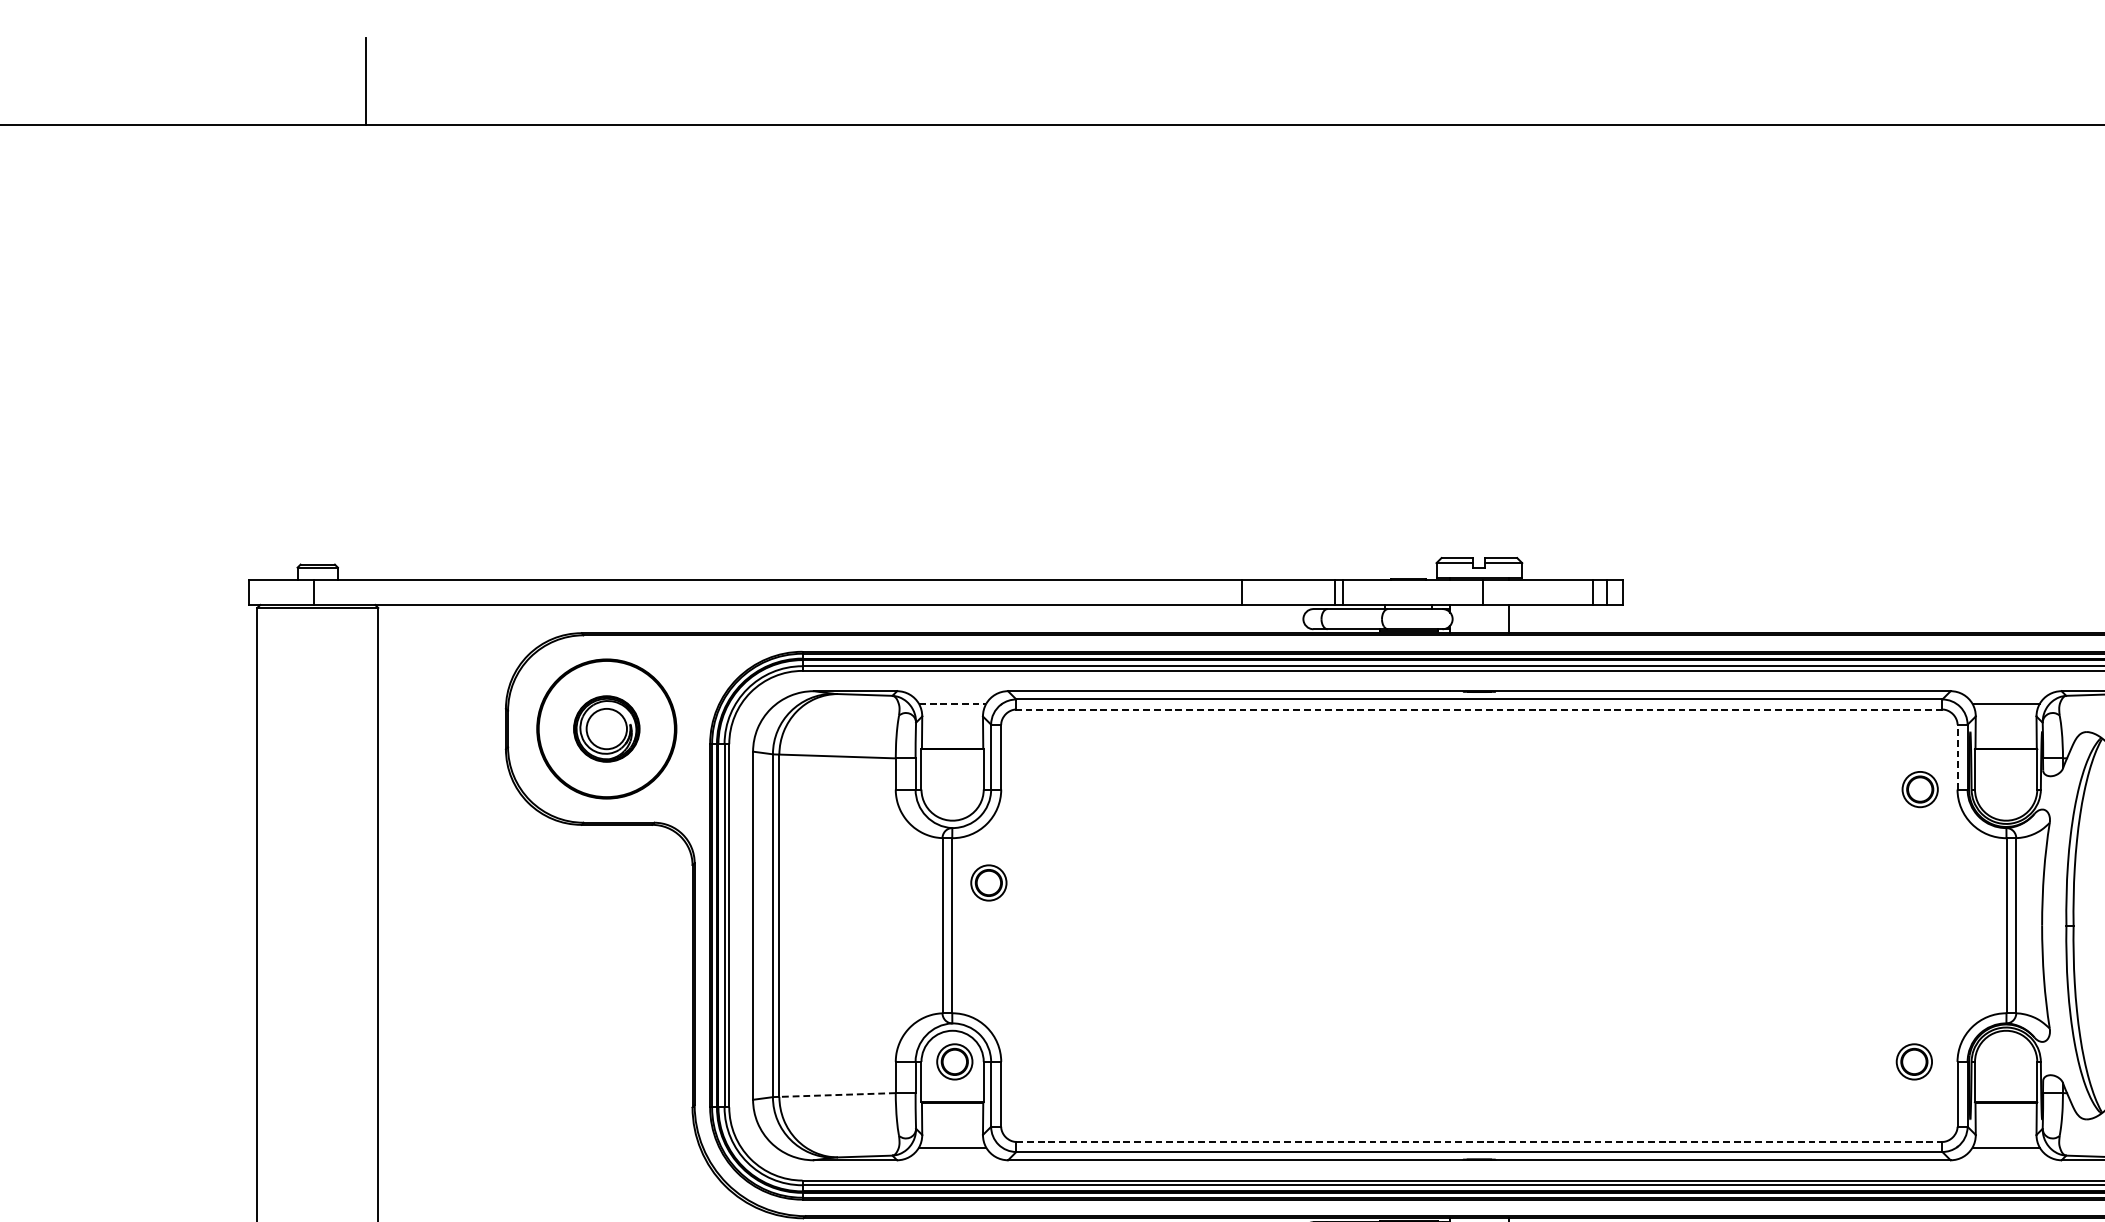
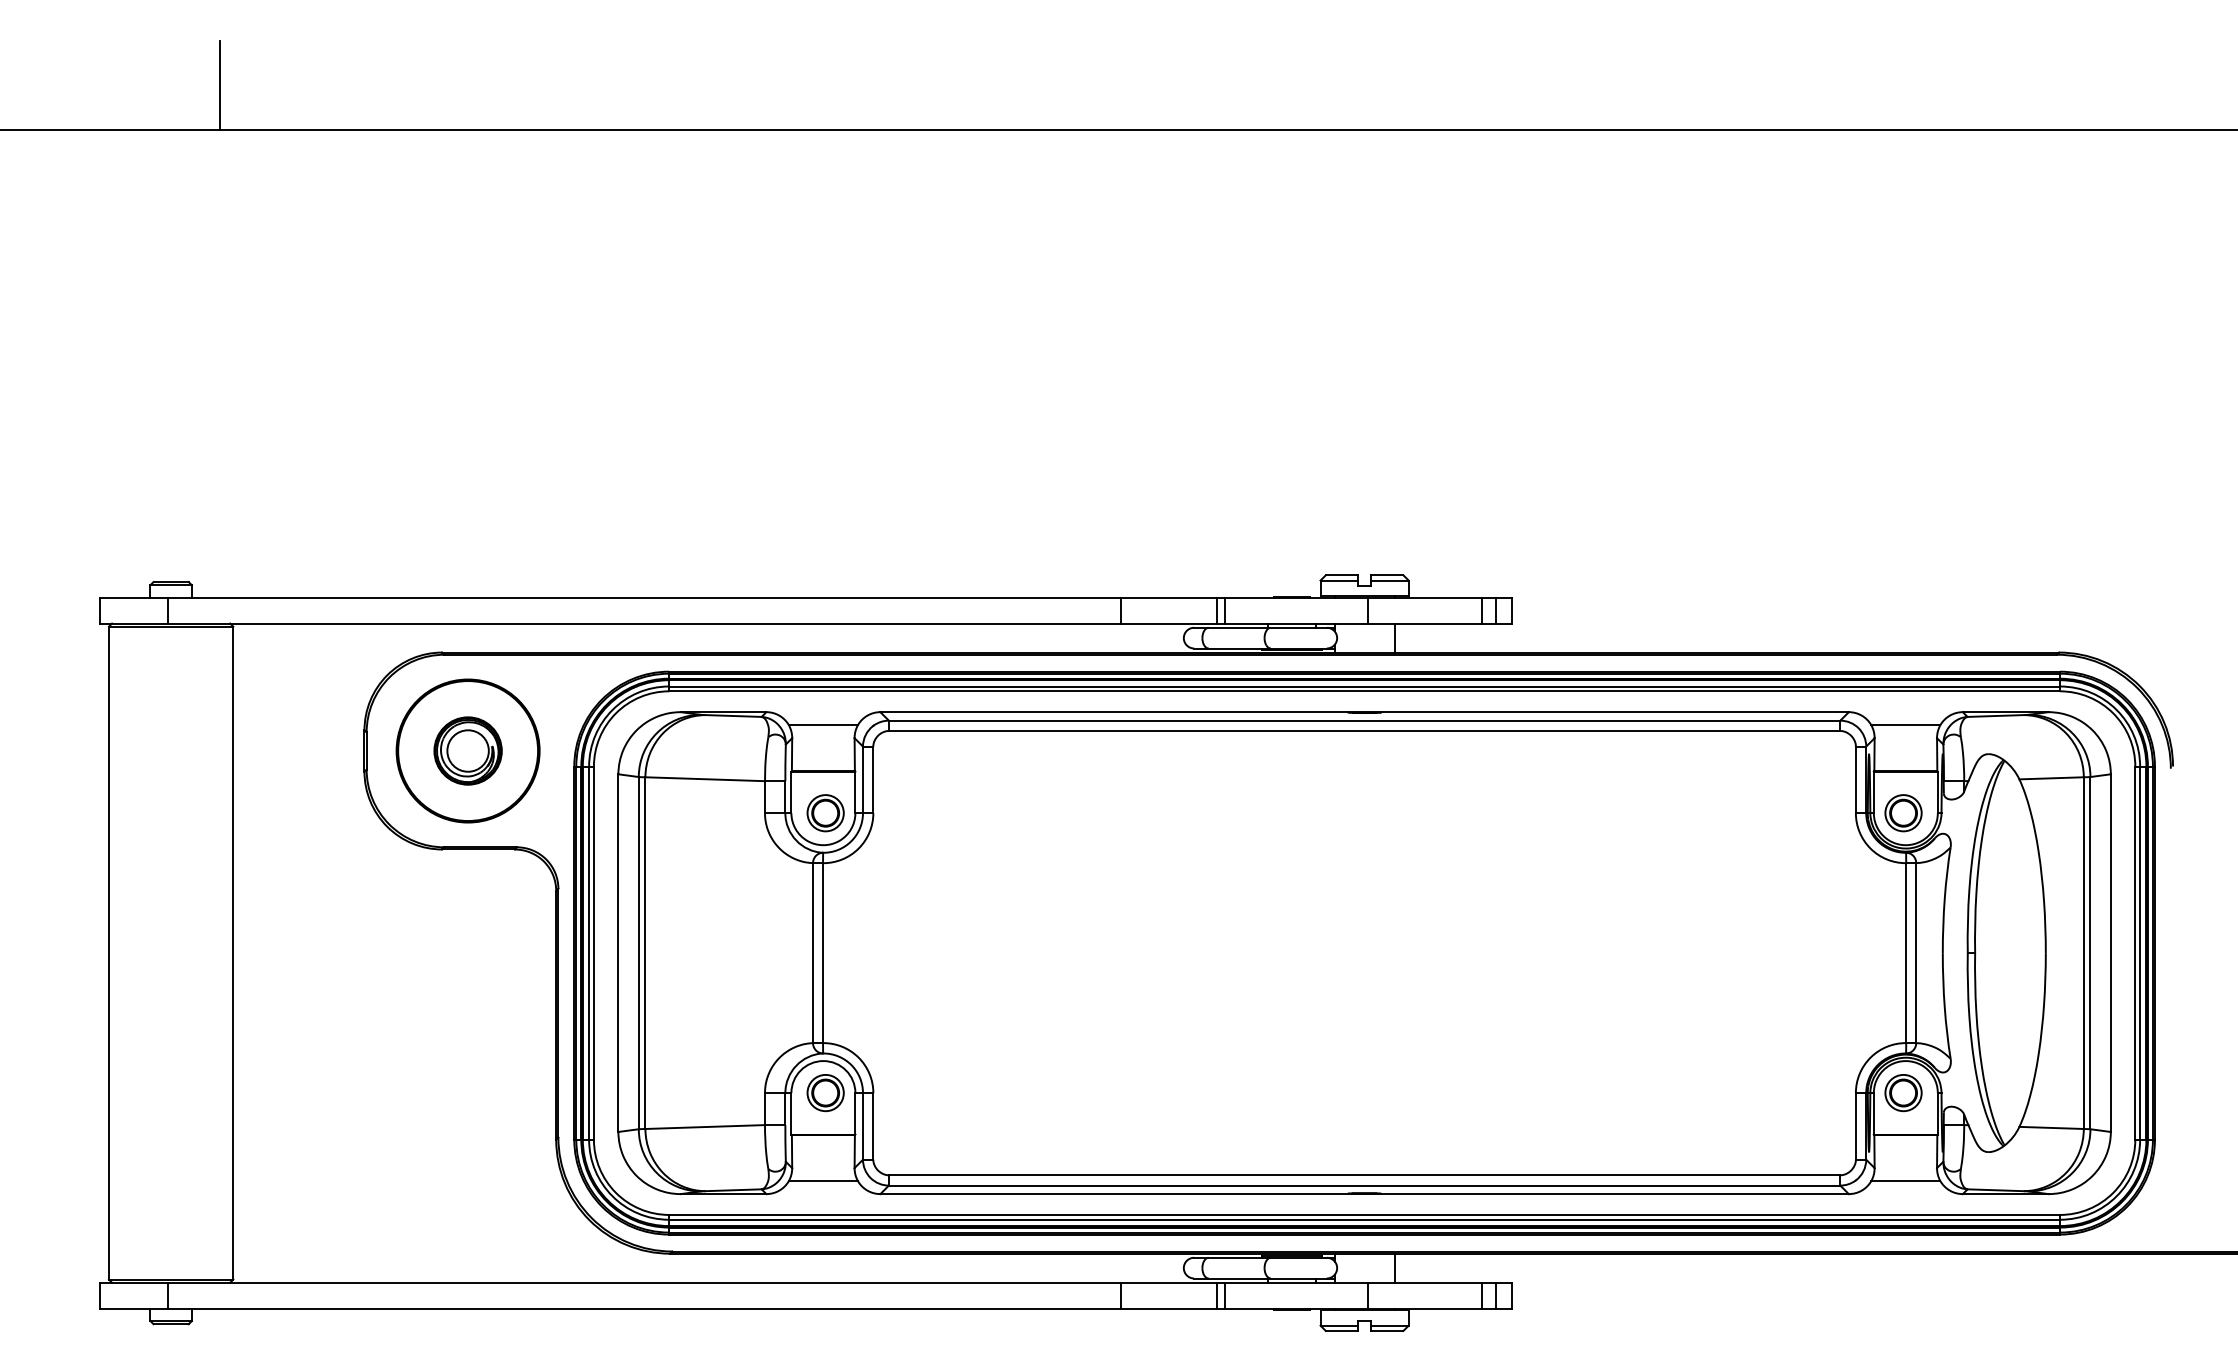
line: (952, 704) -> (823, 725), dashed -> solid
line: (1479, 710) -> (1364, 731), dashed -> solid
line: (1957, 756) -> (1855, 779), dashed -> solid
part: (1920, 789) -> (1903, 813), moved
part: (988, 883) -> (825, 813), moved
part: (1914, 1062) -> (1903, 1093), moved
line: (837, 1095) -> (705, 1127), dashed -> solid
line: (1479, 1142) -> (1364, 1175), dashed -> solid

